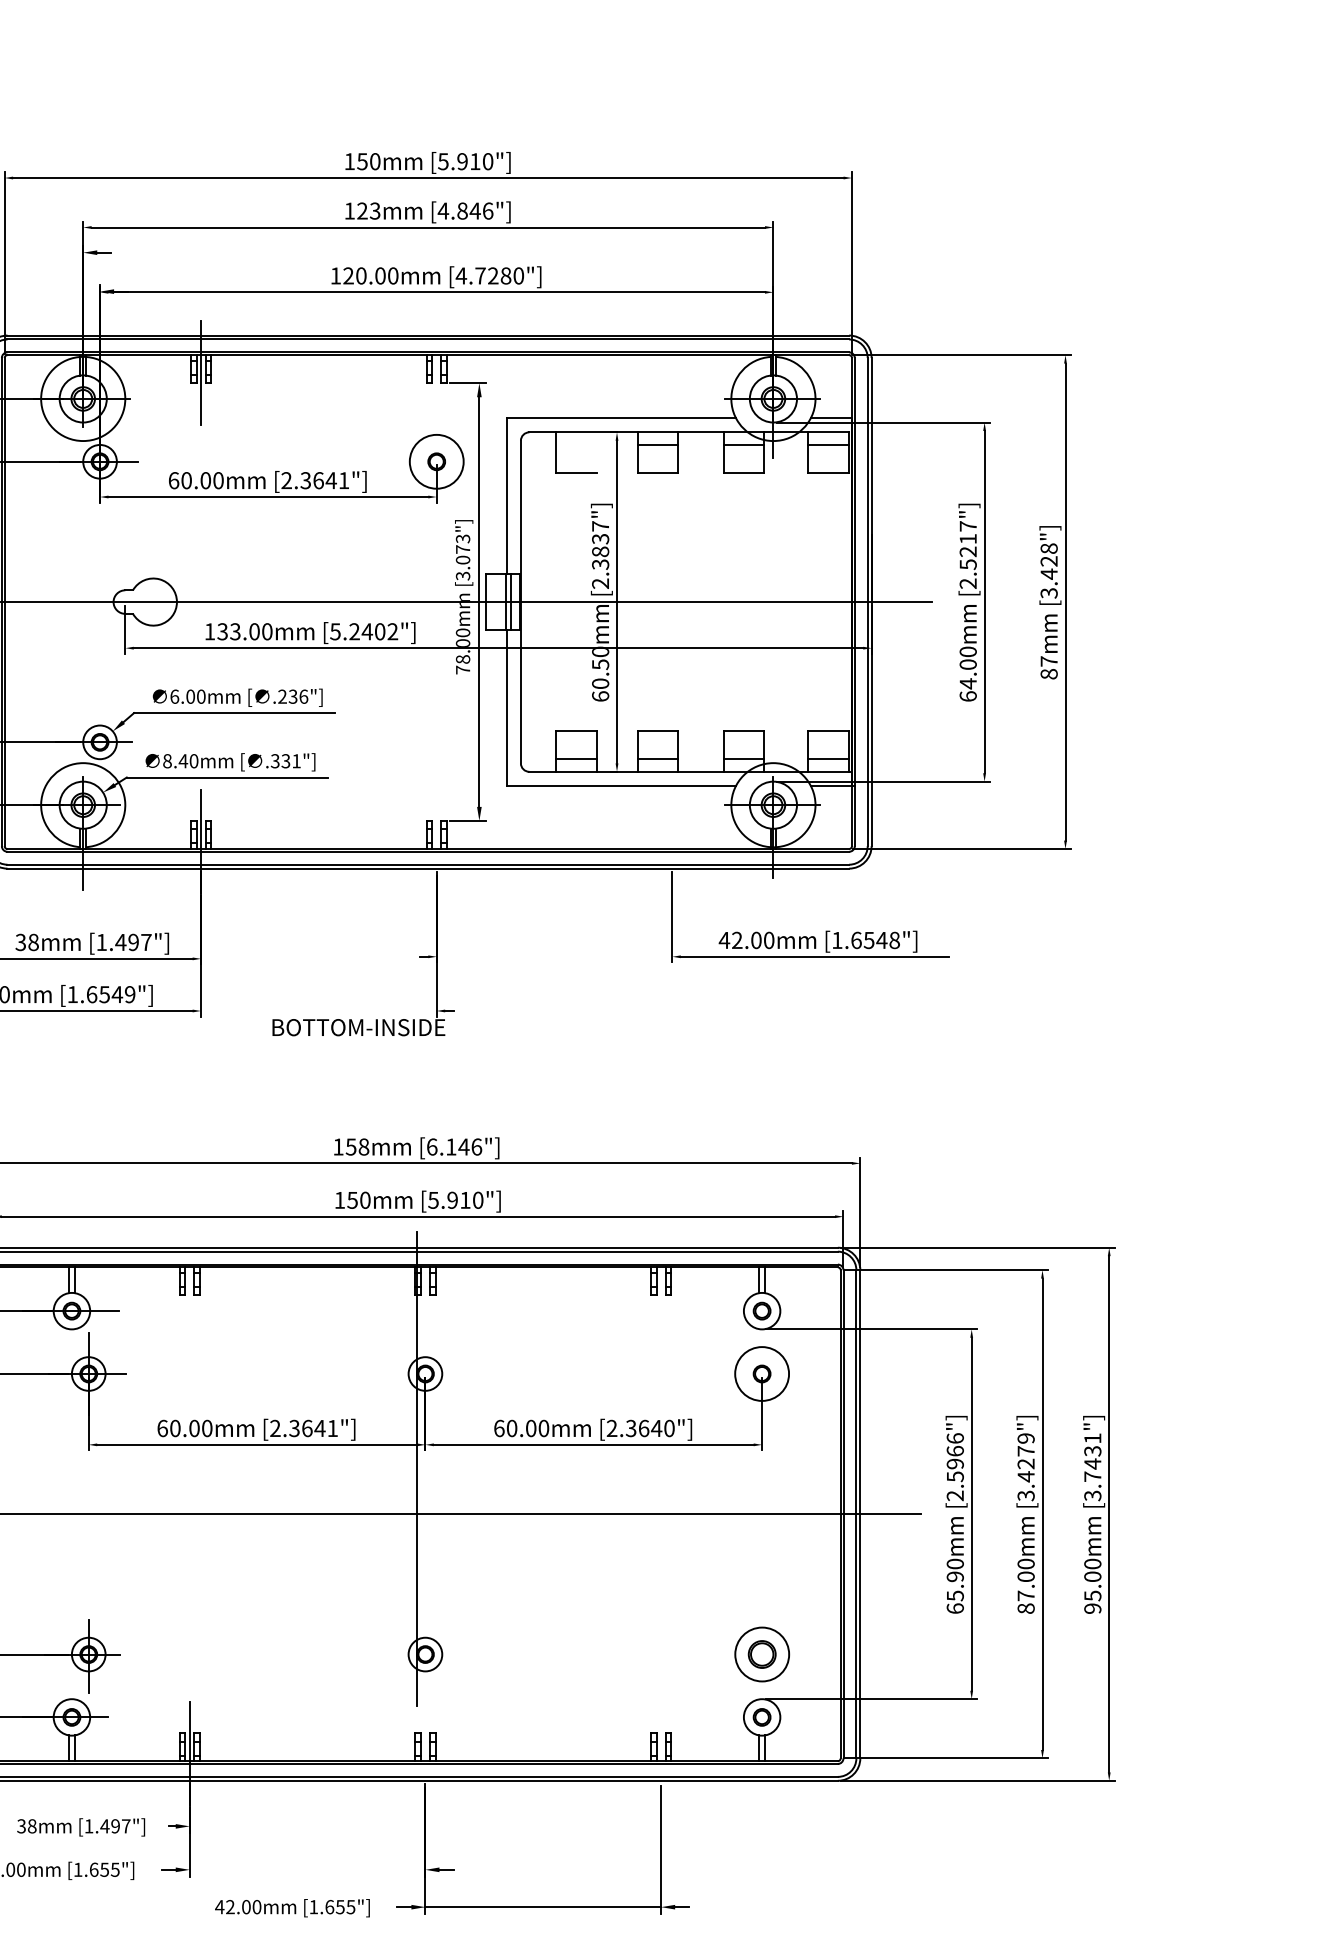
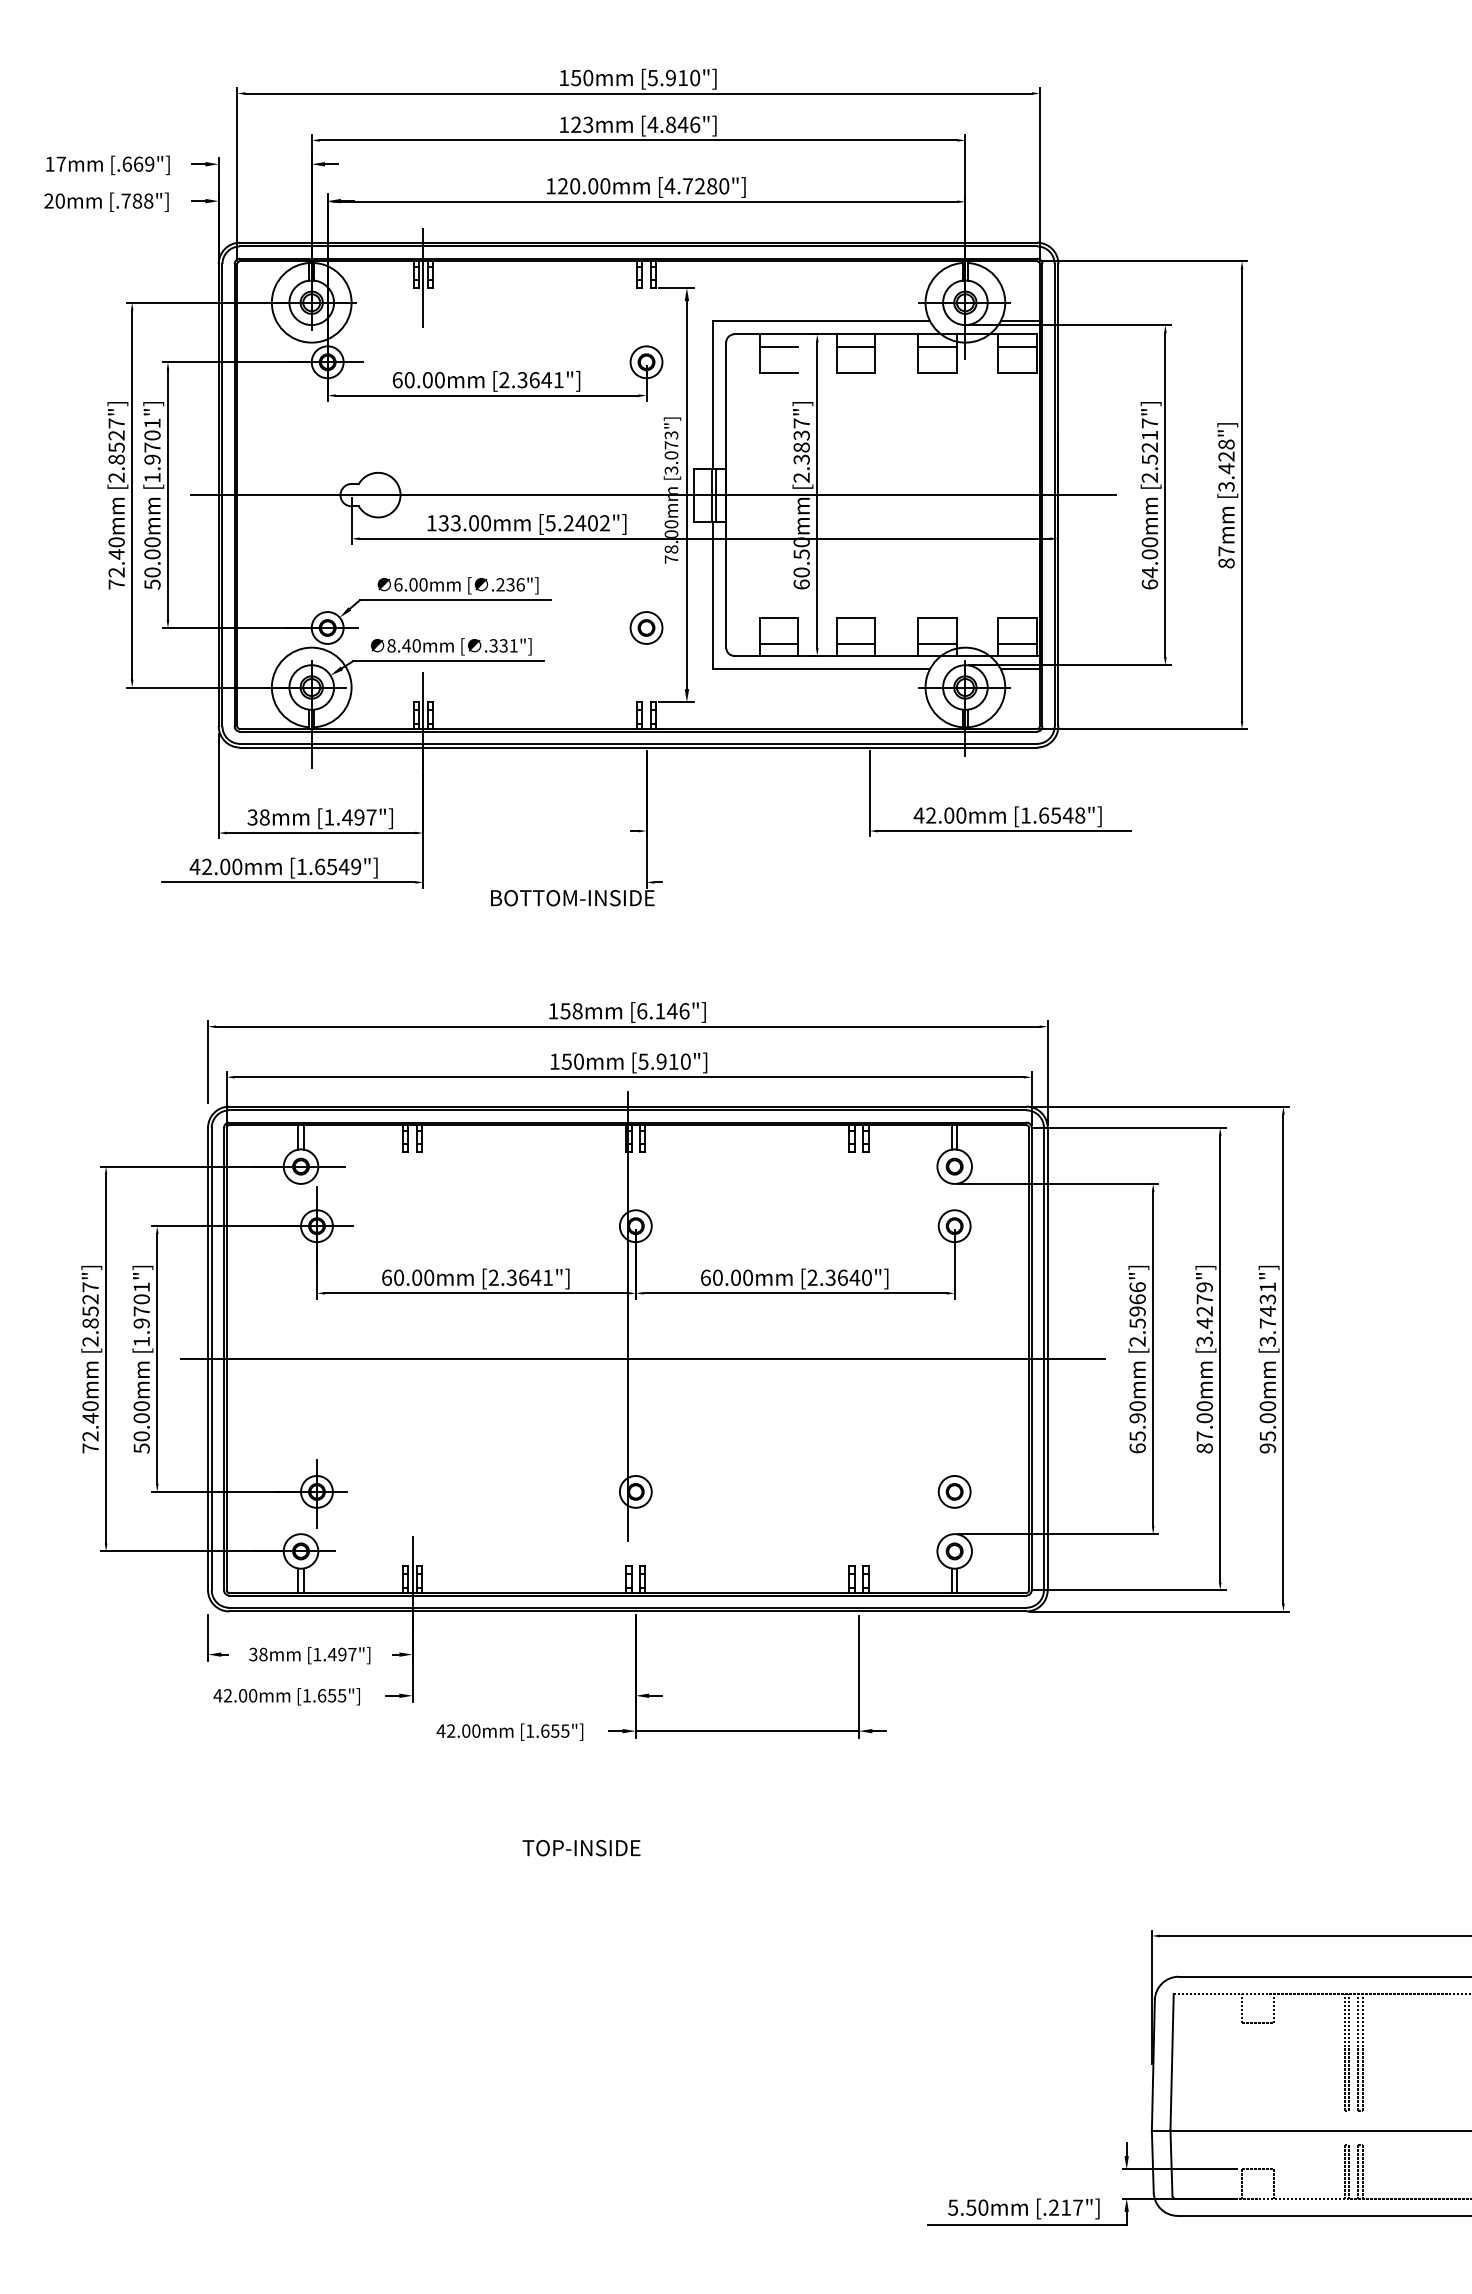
line: (576, 445) -> (778, 346), added
circle: (436, 462) -> (646, 362), size x0.62
part: (436, 741) -> (646, 627), added
circle: (761, 1374) -> (954, 1226), size x0.62
part: (761, 1654) -> (954, 1491), size x0.62

